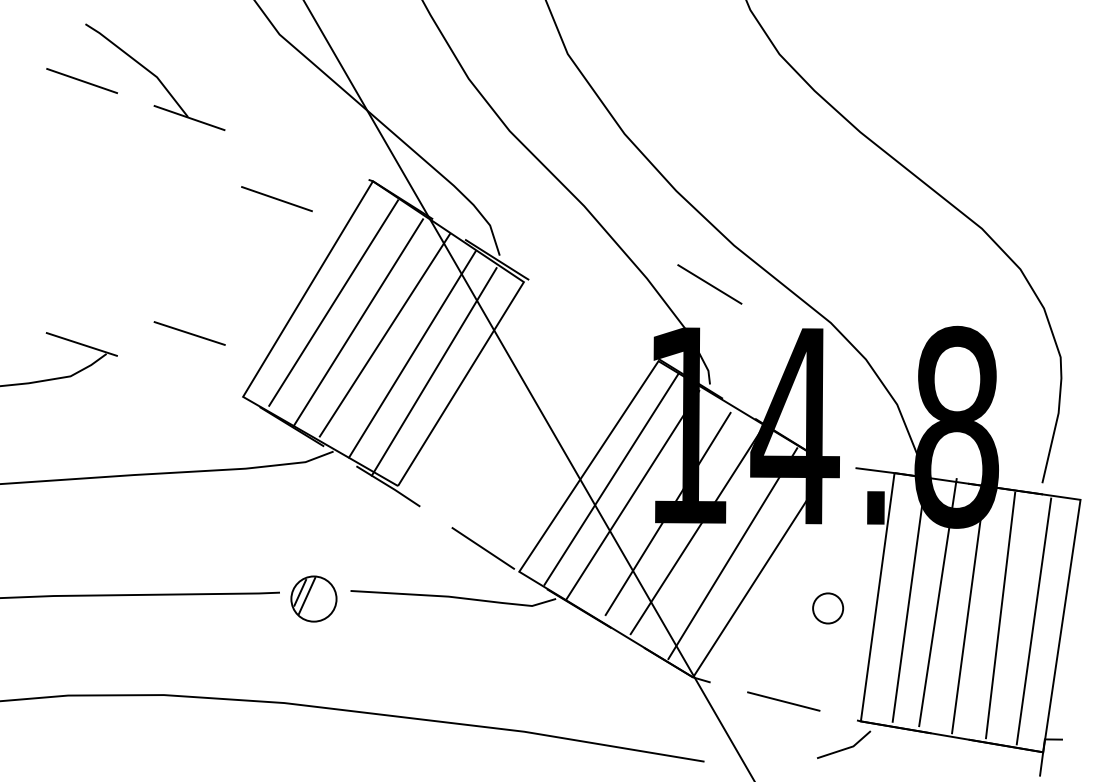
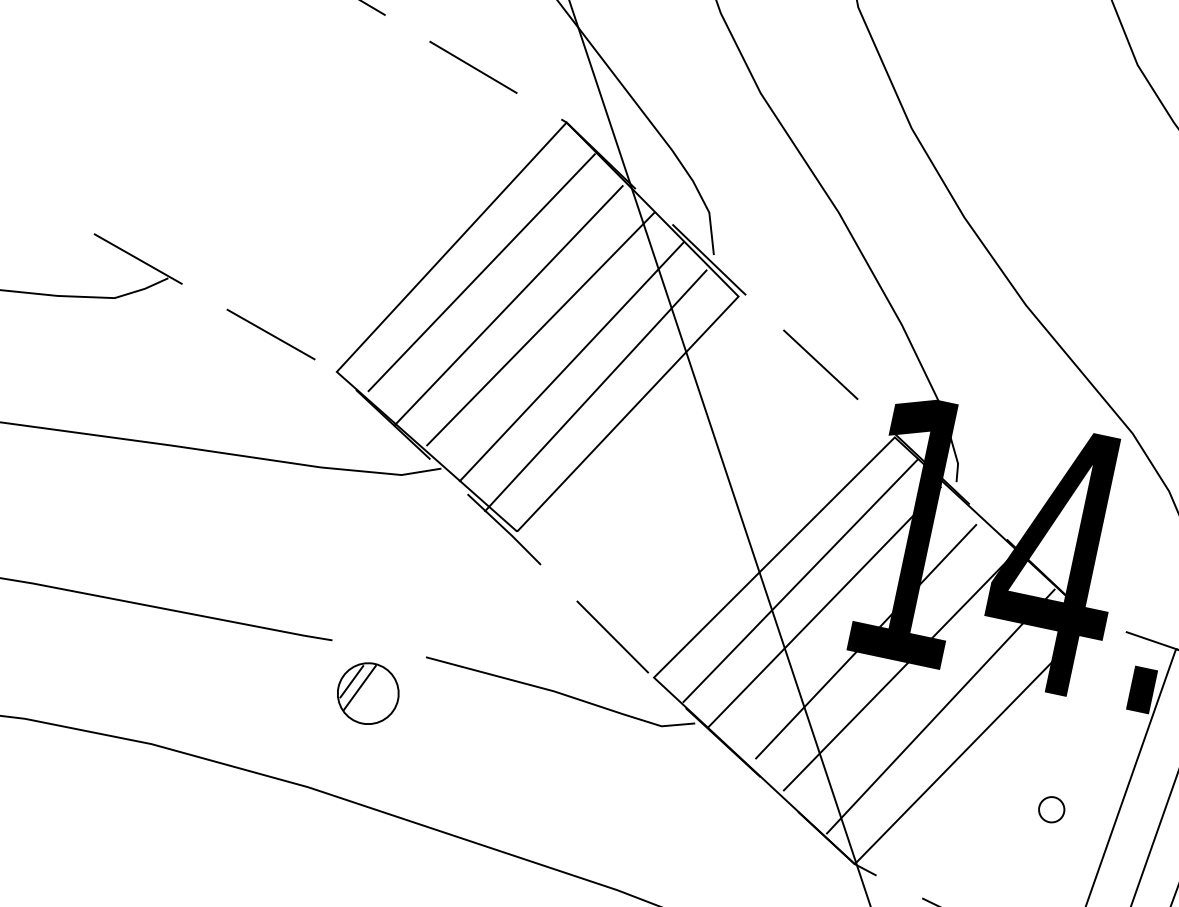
line: (276, 199) -> (472, 67), moved
line: (709, 284) -> (820, 364), moved
line: (189, 333) -> (270, 334), moved
part: (313, 598) -> (367, 692), moved
circle: (827, 608) -> (1050, 809), size x0.62

